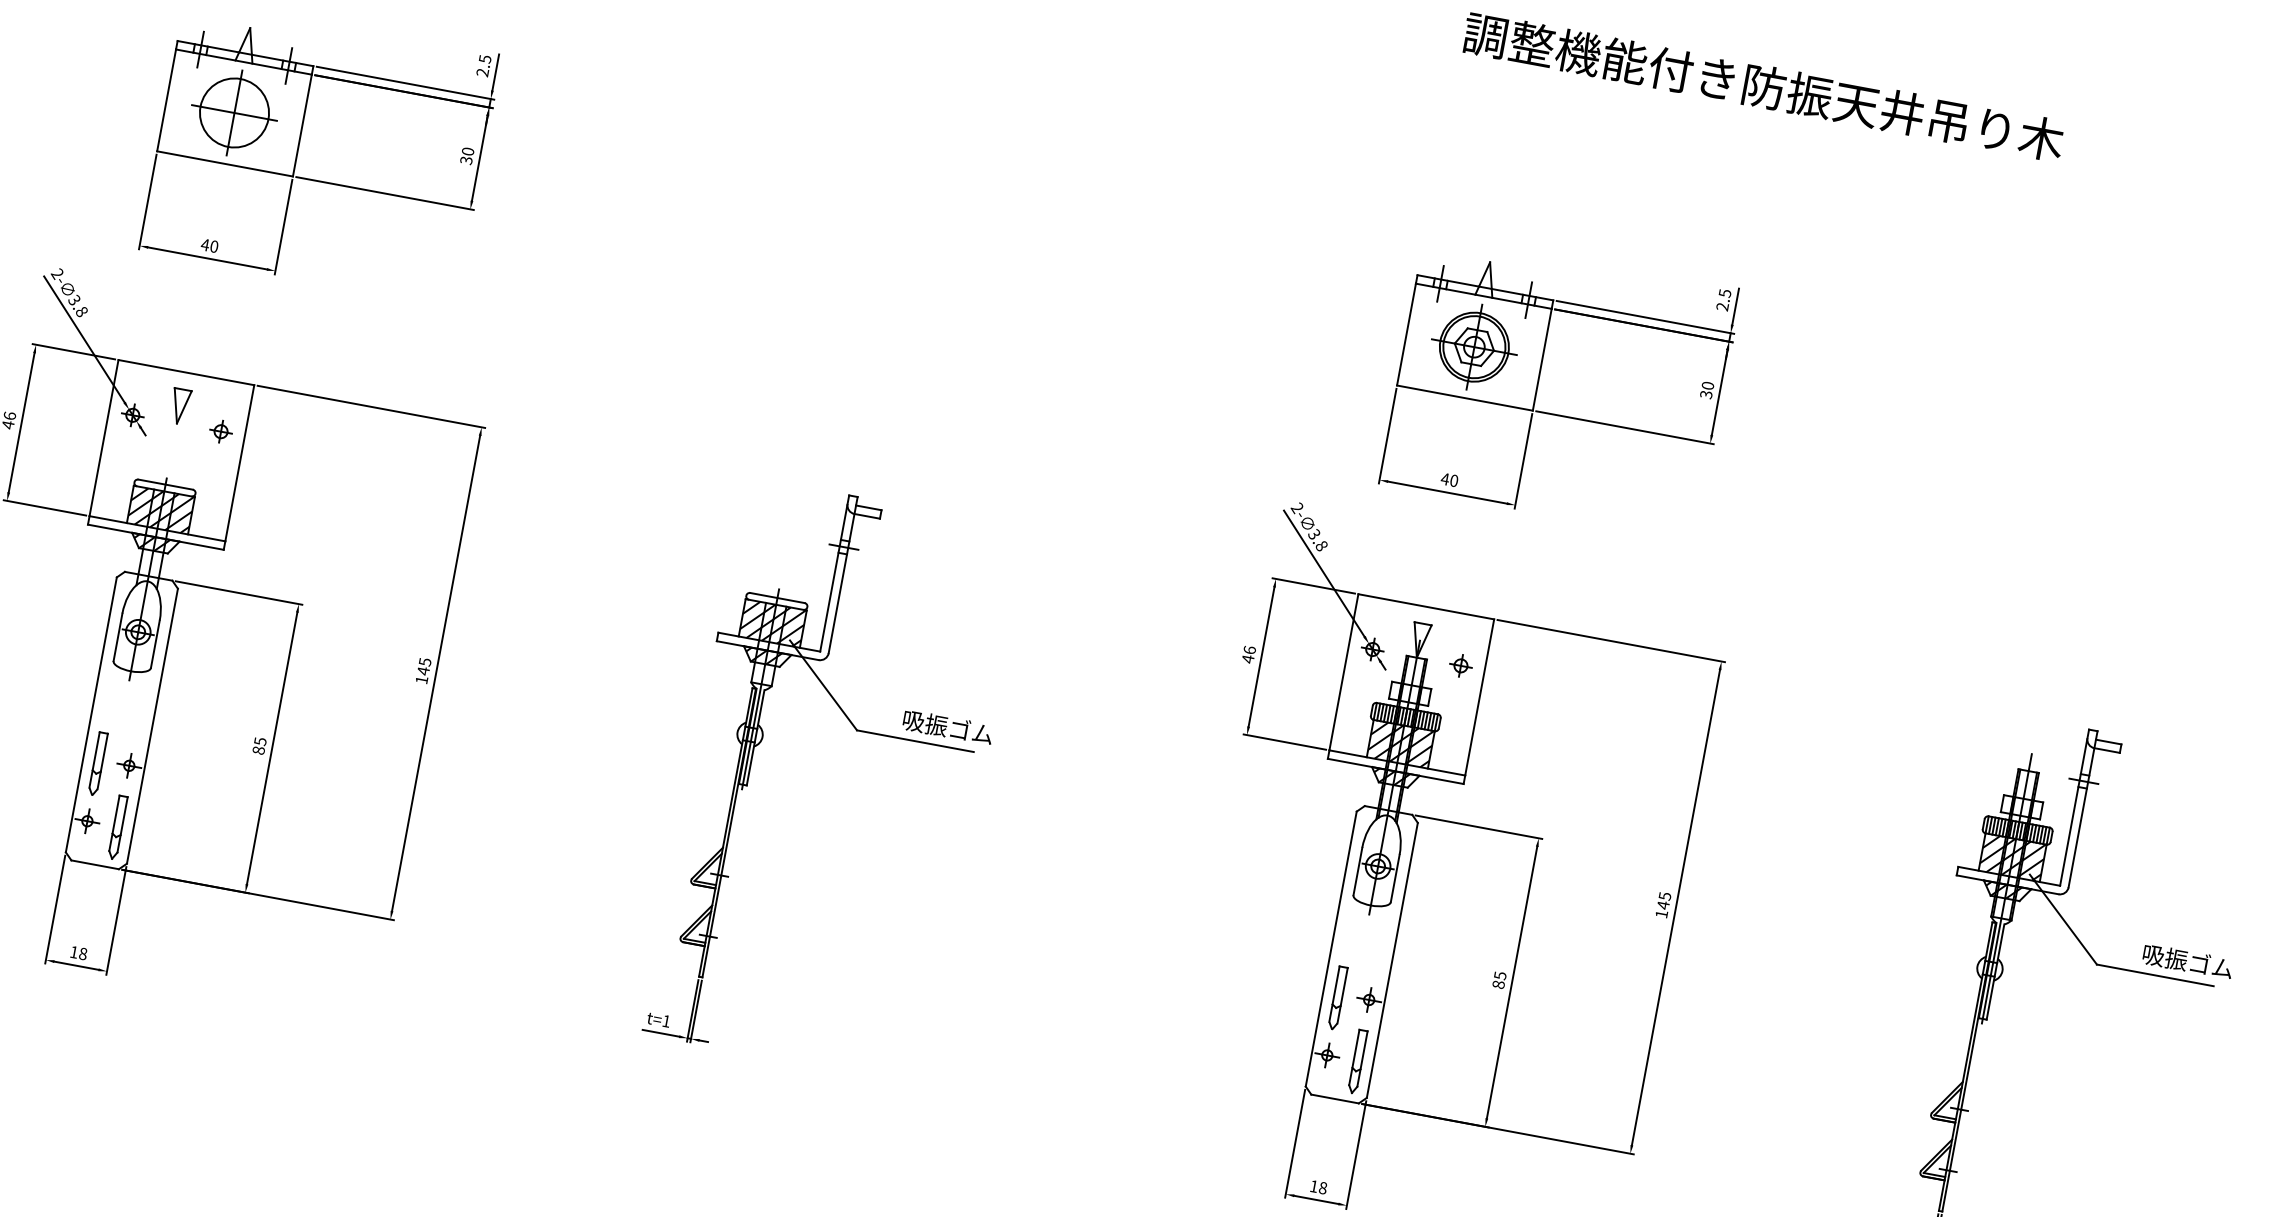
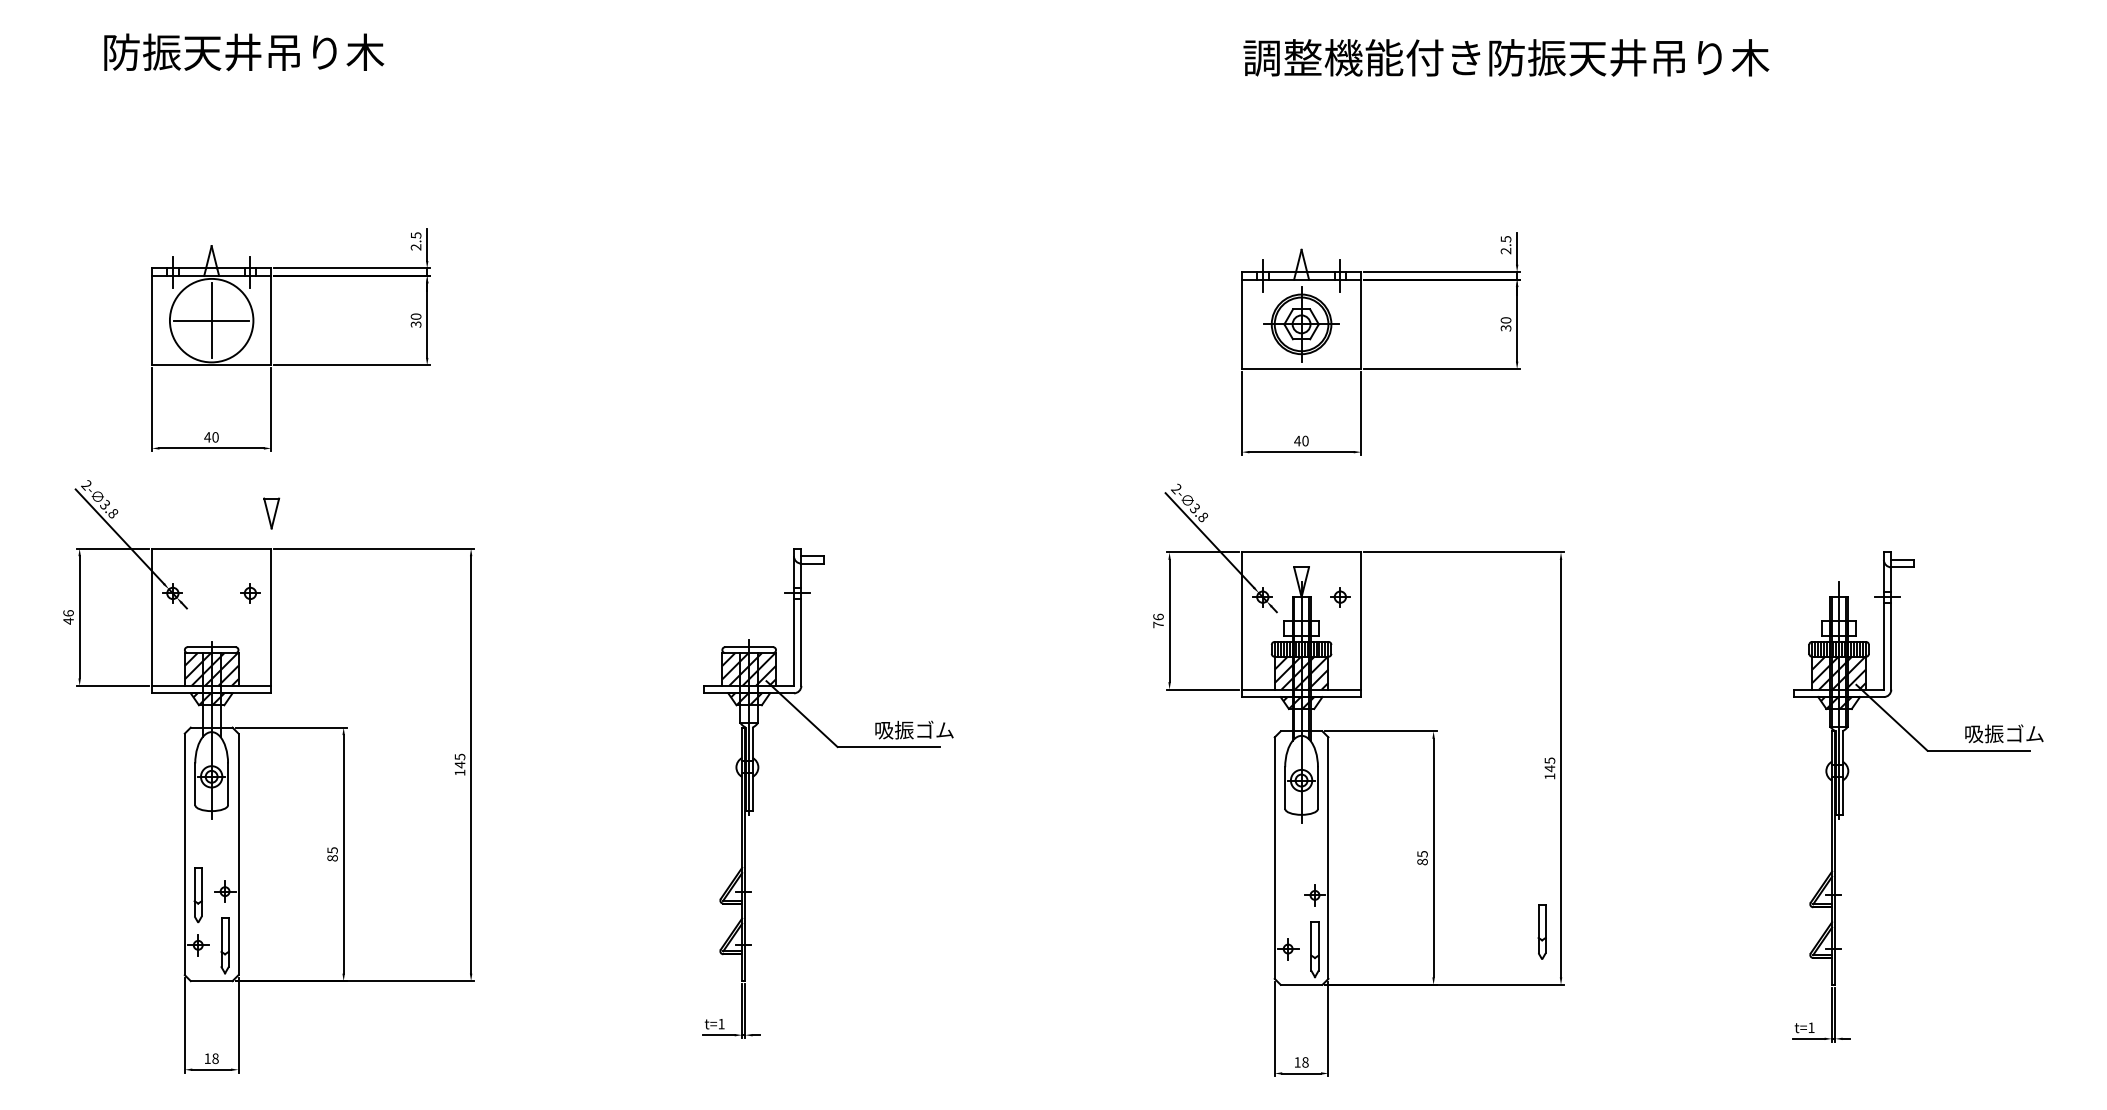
circle: (234, 112) -> (211, 320), size x1.4
part: (179, 406) -> (271, 513), moved
text: (1248, 658) -> (1158, 624), 46 -> 76
part: (1337, 997) -> (1541, 931), moved

